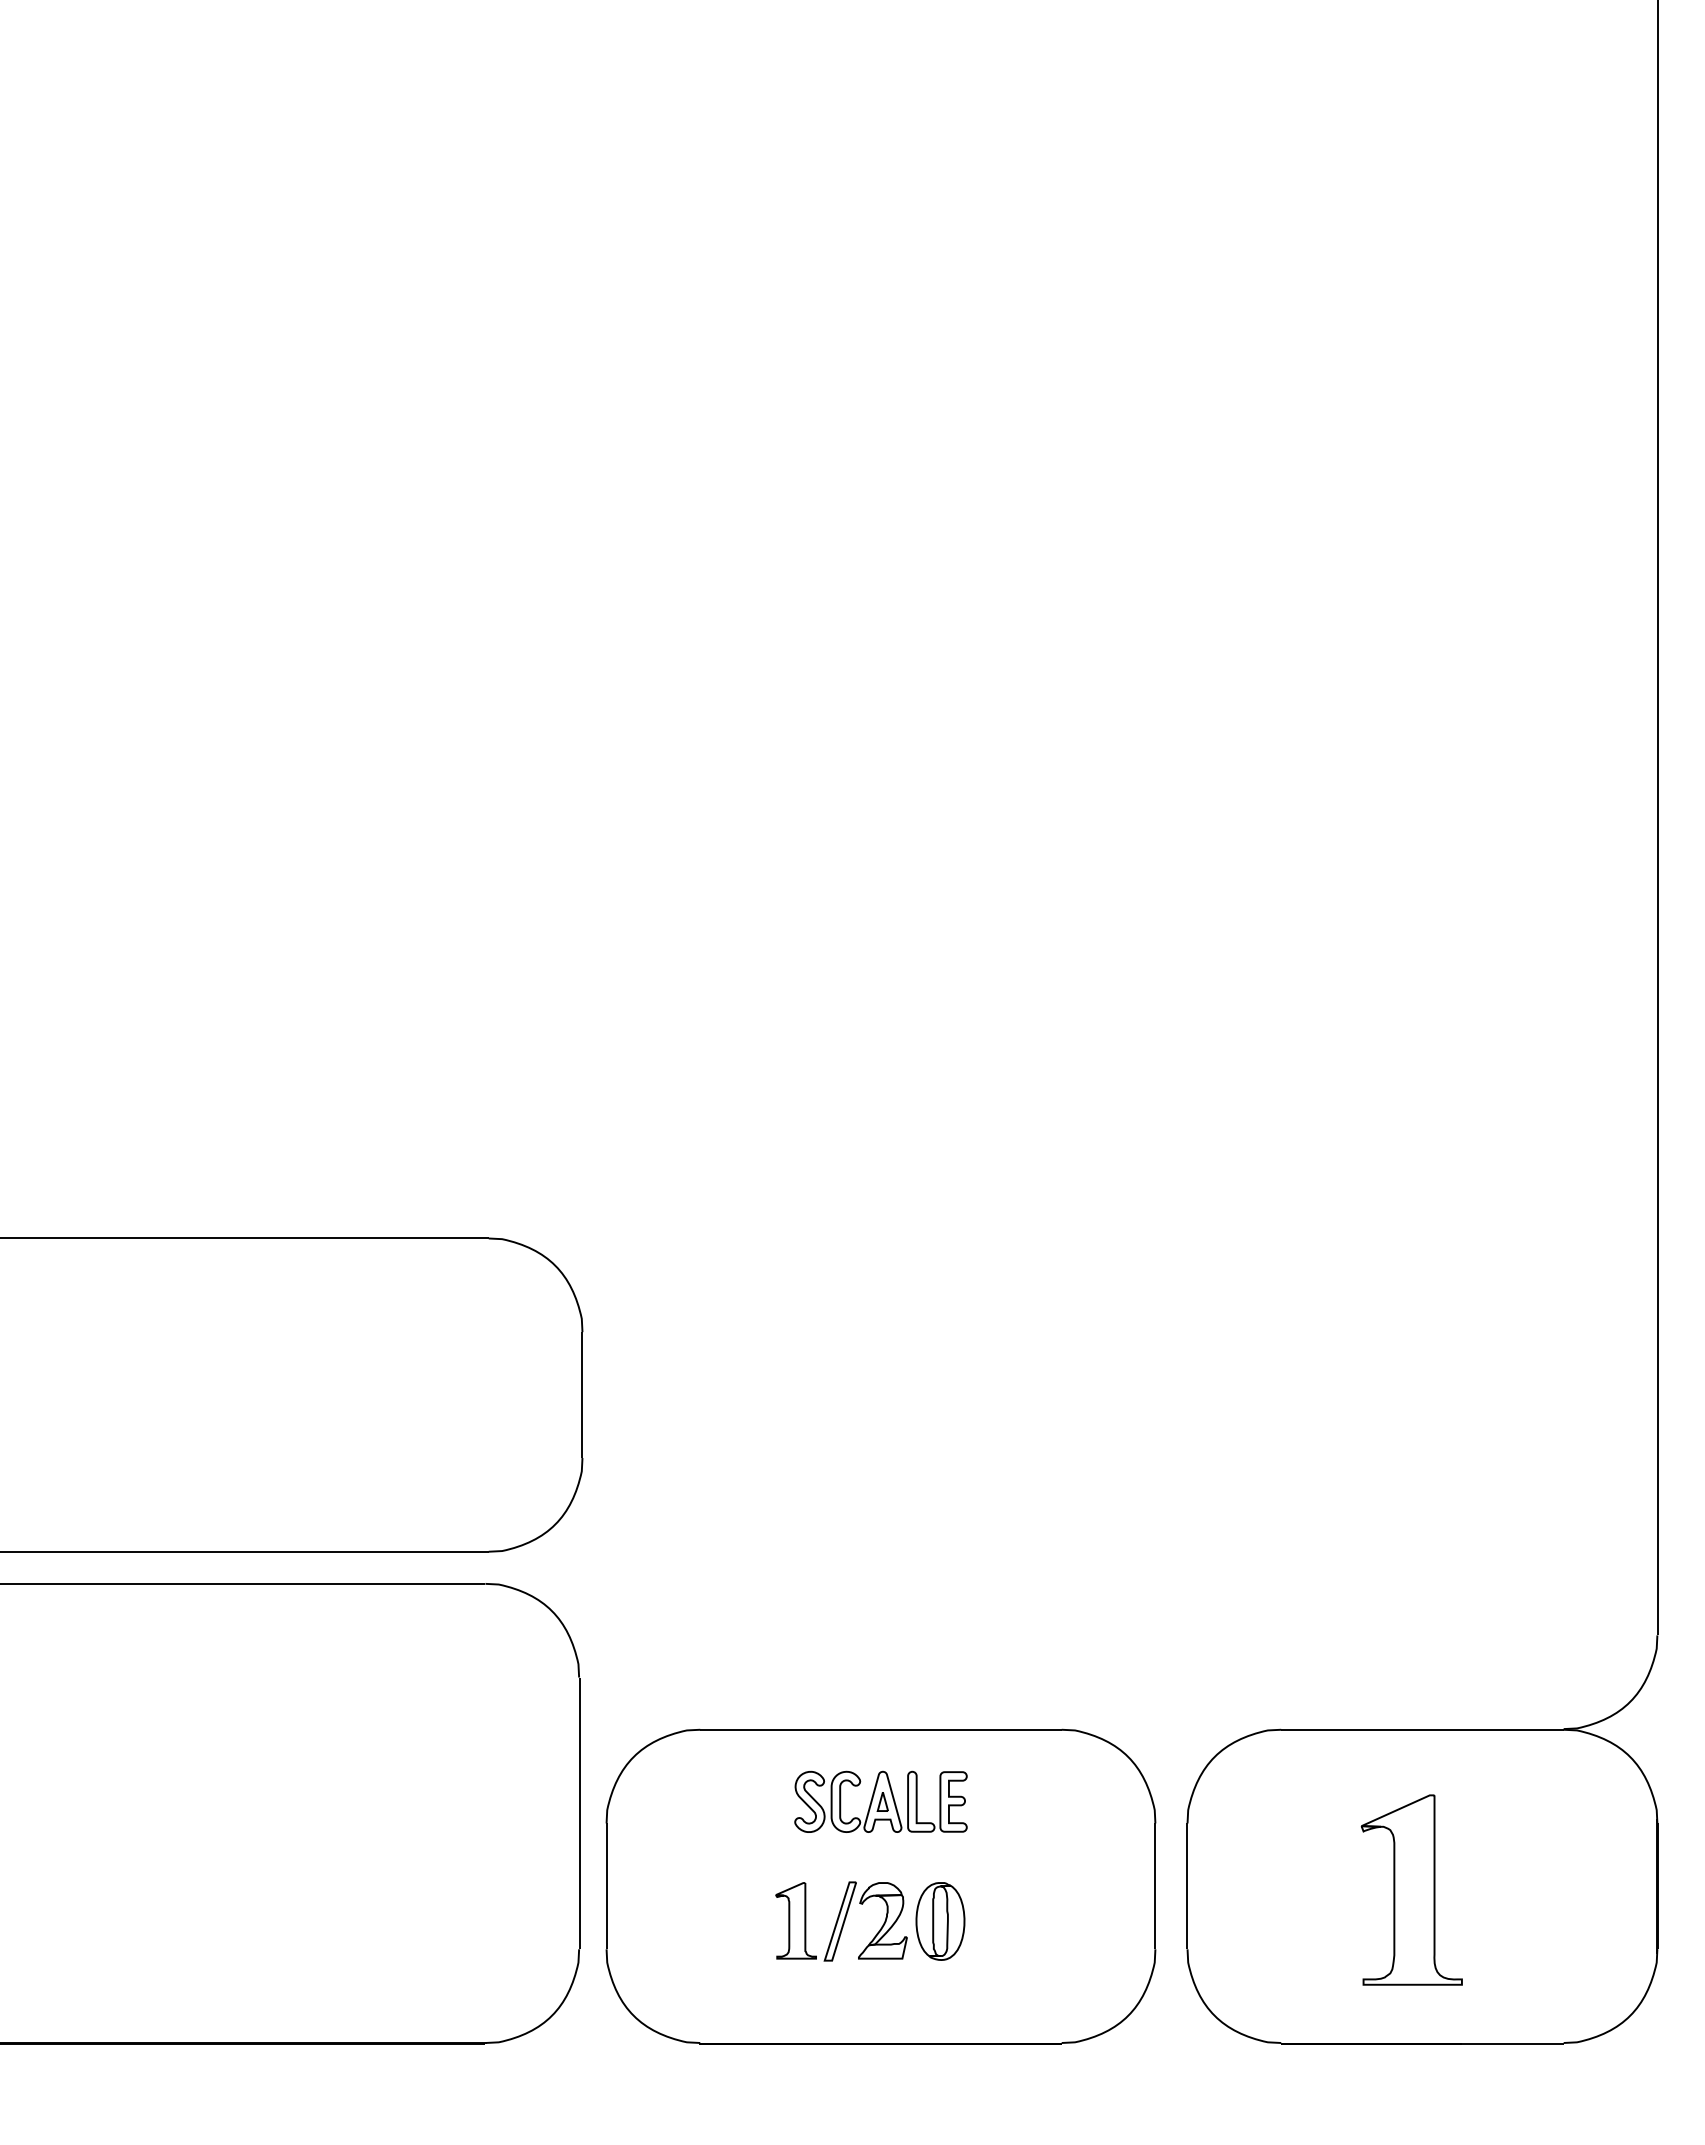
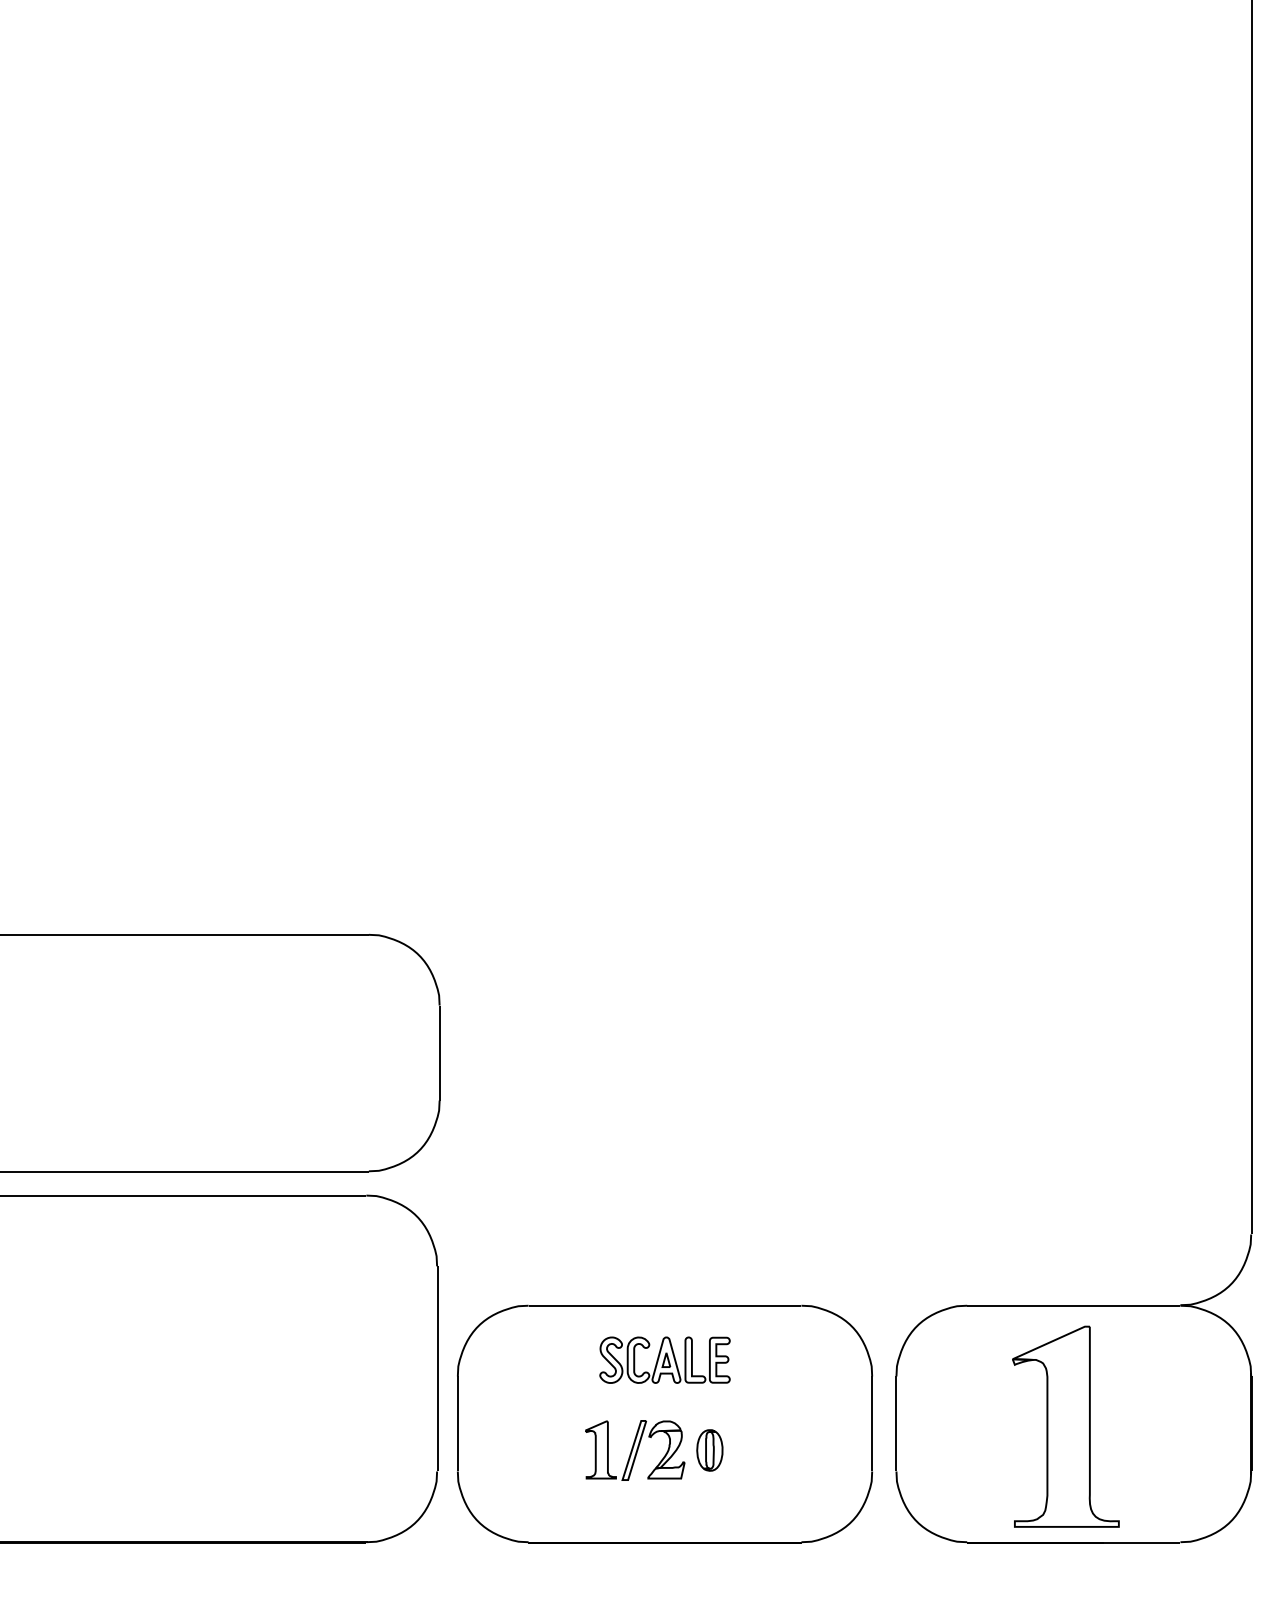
part: (1411, 1889) -> (1065, 1426), size x1.4
part: (940, 1921) -> (709, 1450), size x0.7

